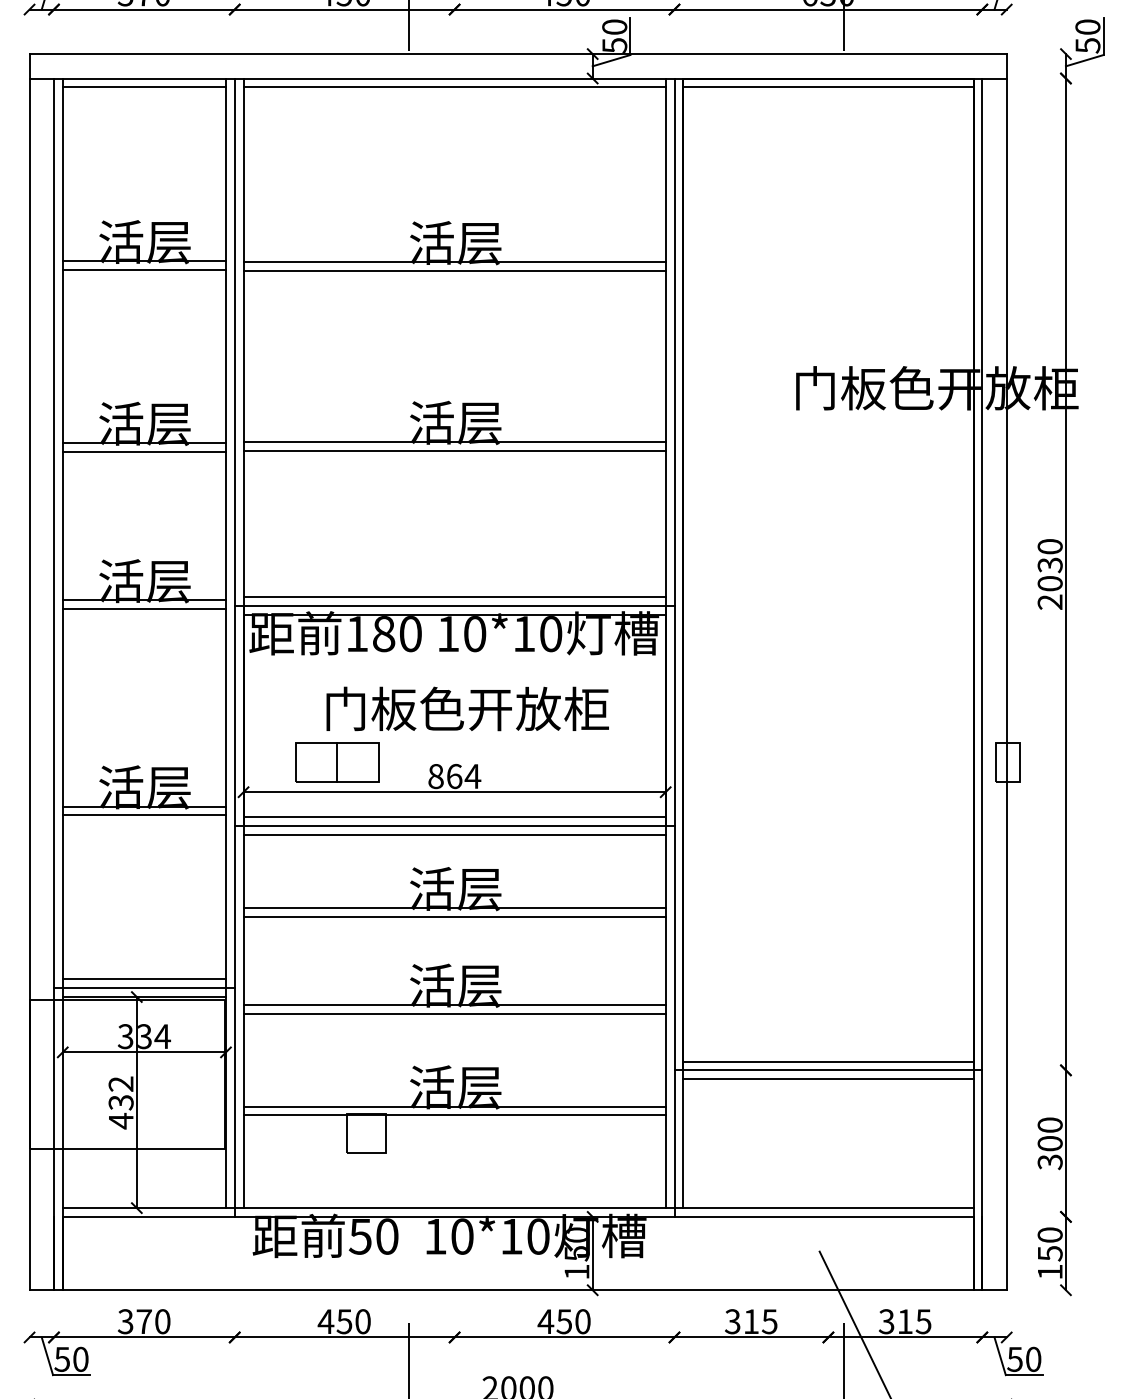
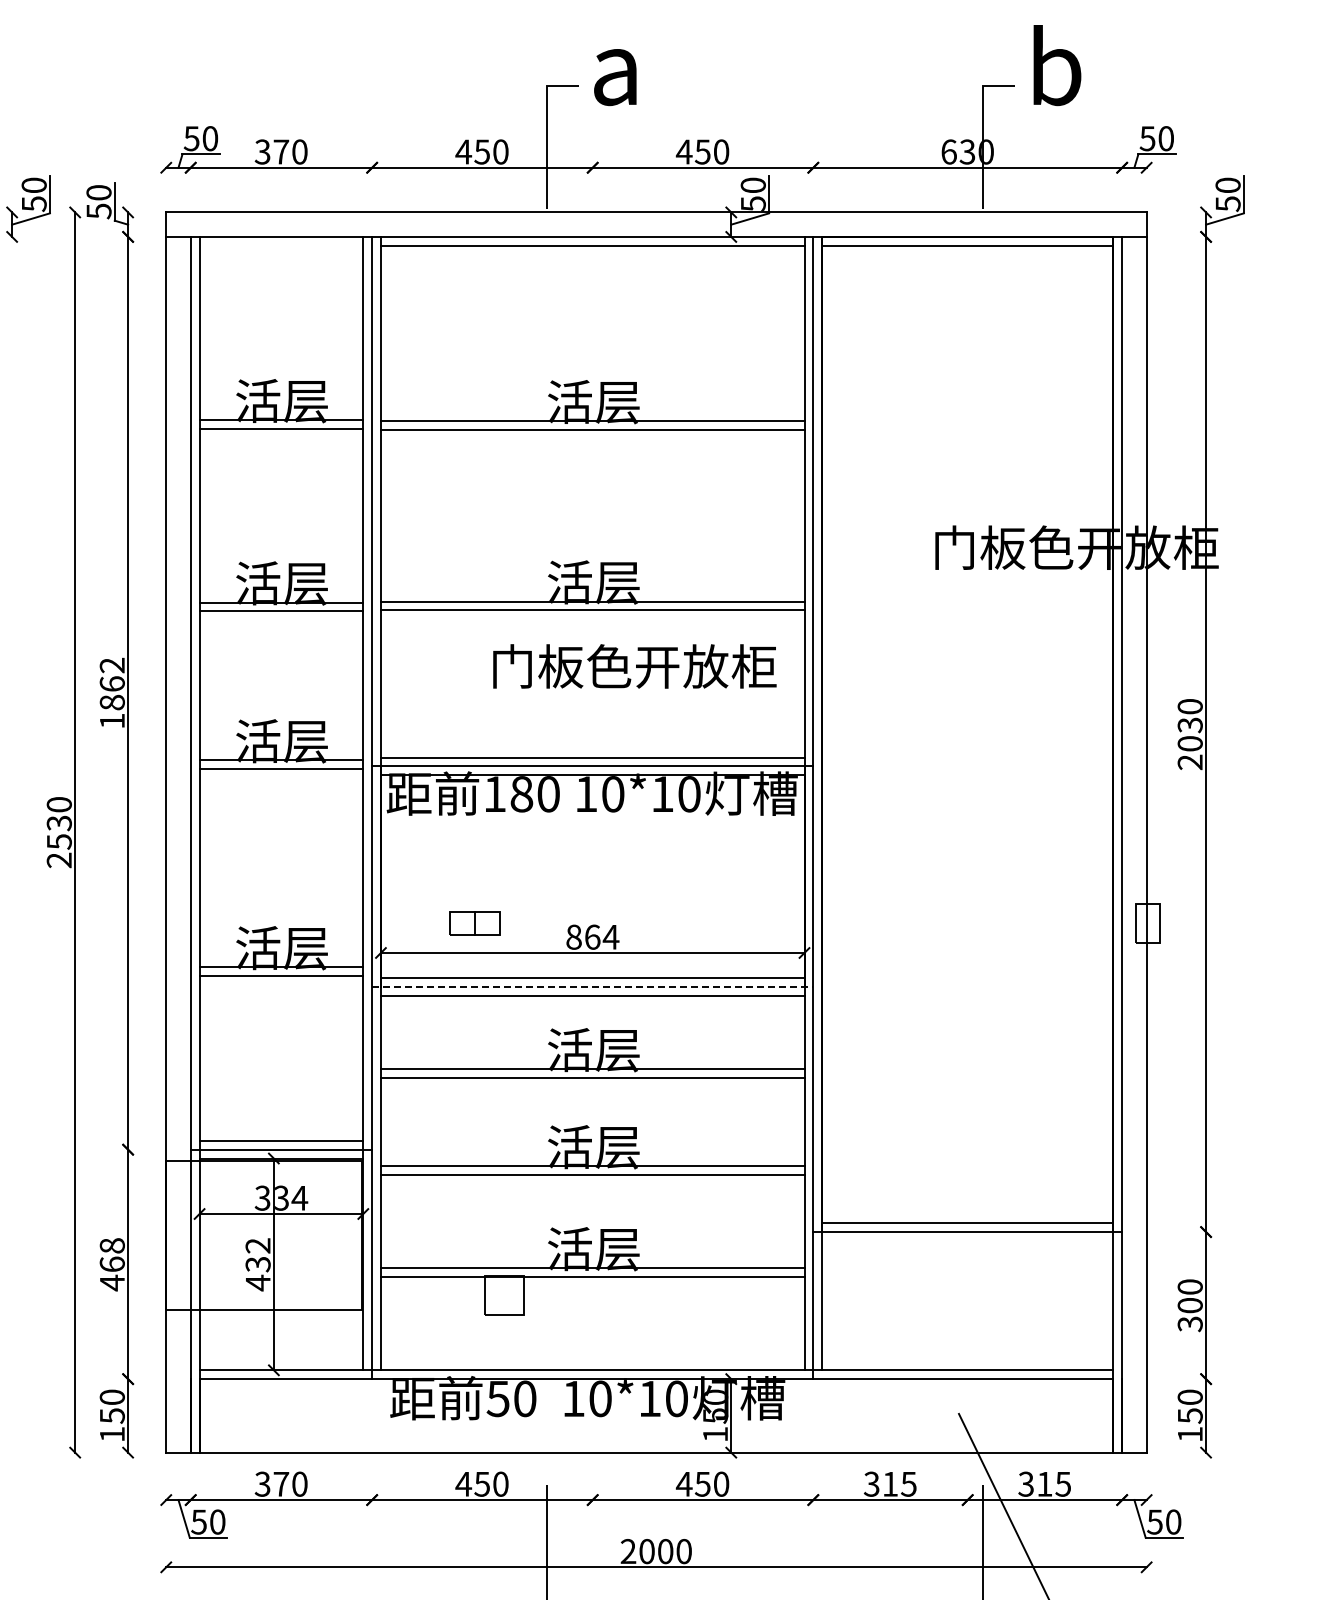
line: (144, 87) -> (281, 245), removed
text: (467, 708) -> (634, 666), moved
part: (336, 762) -> (474, 923), size x0.6
line: (454, 825) -> (592, 986), solid -> dashed
line: (828, 1078) -> (967, 1240), removed

